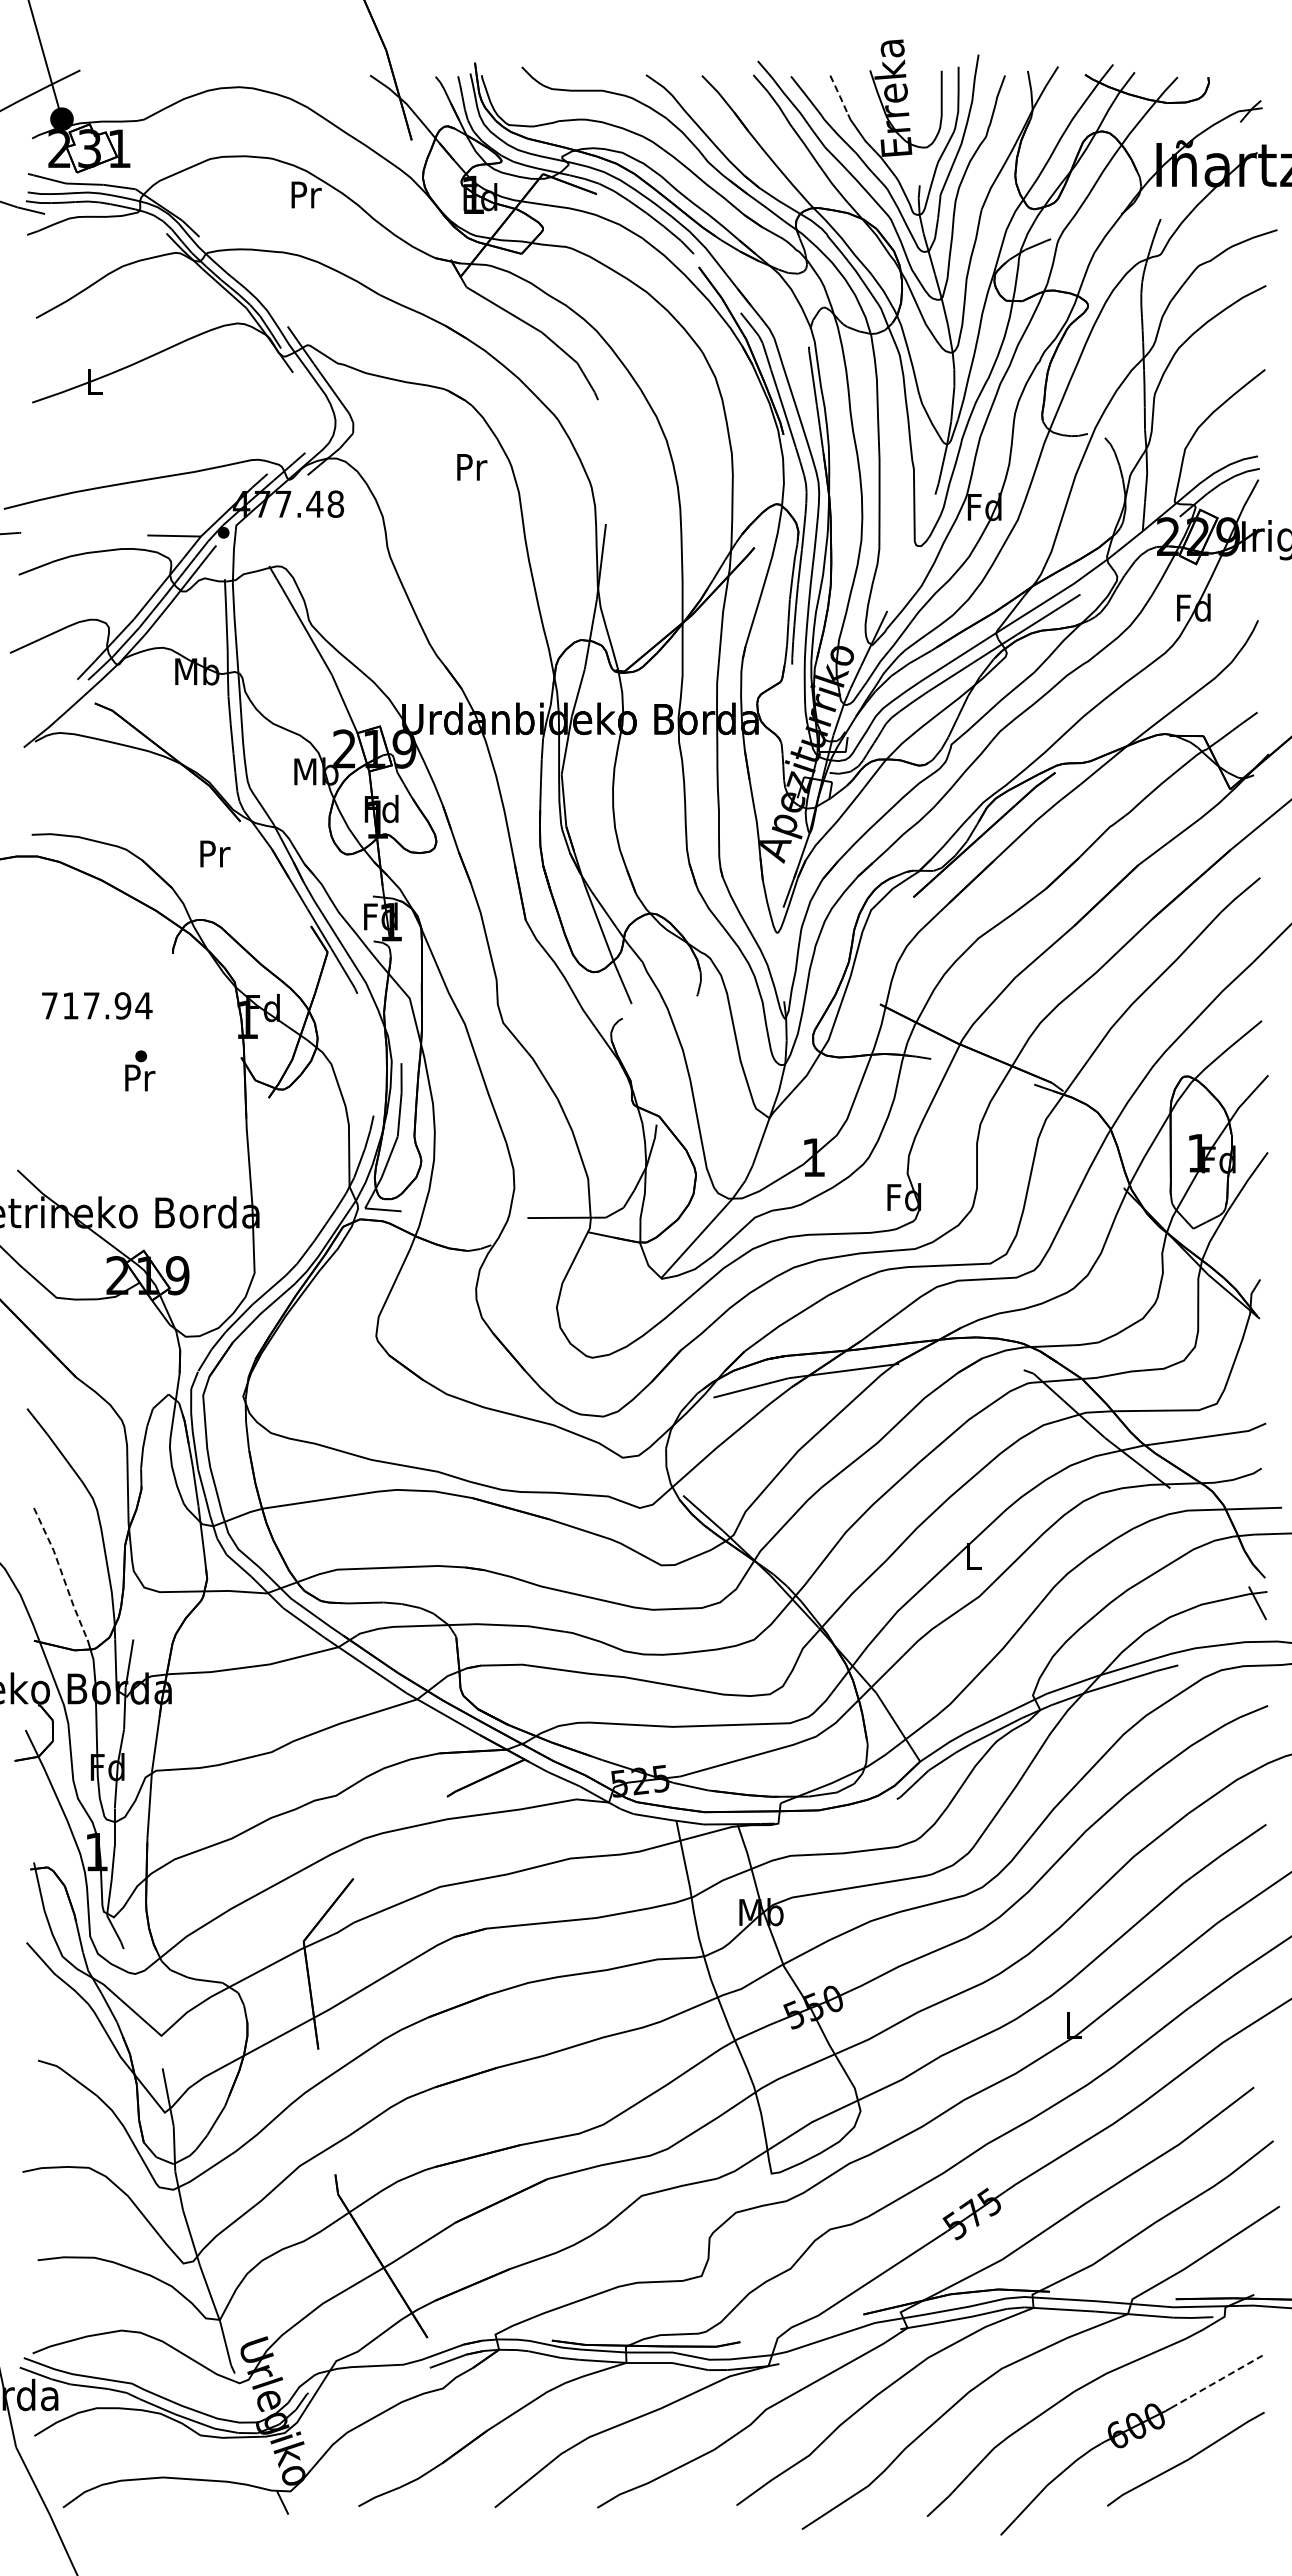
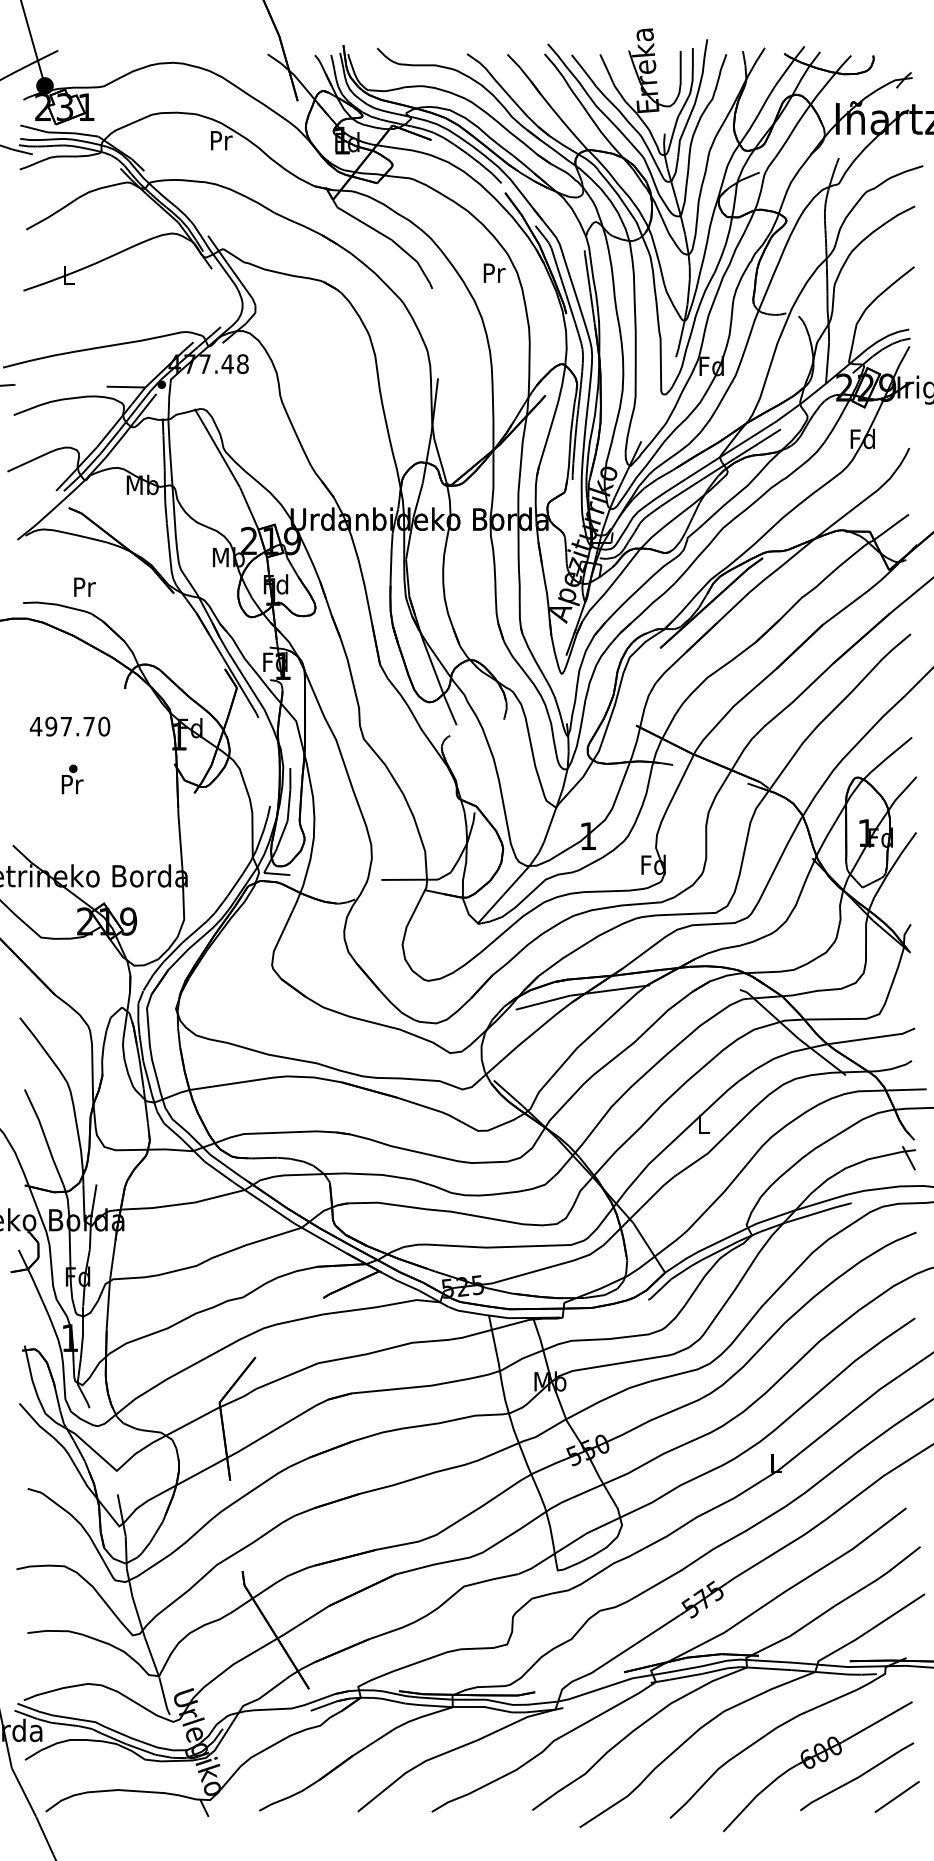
line: (839, 95) -> (606, 68), dashed -> solid
text: (472, 467) -> (494, 273), moved
text: (215, 853) -> (85, 586), moved
text: (96, 1005) -> (69, 726), 717.94 -> 497.70
text: (140, 1070) -> (72, 779), moved
line: (61, 1573) -> (44, 1136), dashed -> solid
line: (1216, 2381) -> (879, 1720), dashed -> solid
line: (1241, 2486) -> (897, 1796), added

